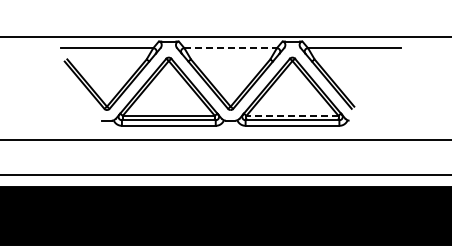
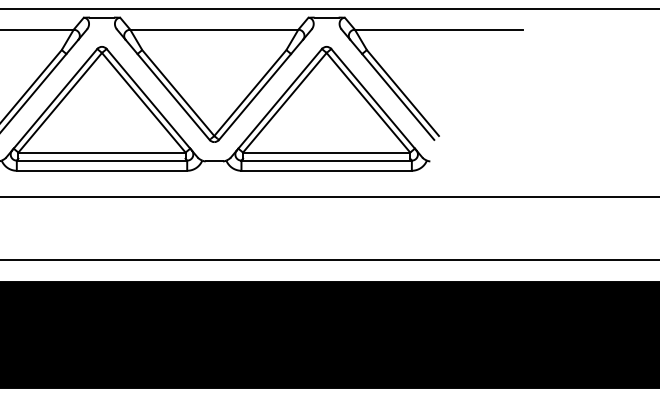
line: (231, 48) -> (215, 30), dashed -> solid
line: (292, 115) -> (326, 152), dashed -> solid

